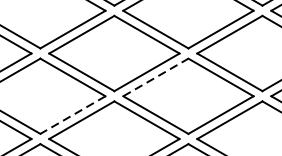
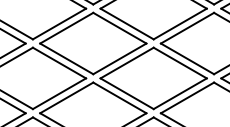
line: (156, 78) -> (127, 63), dashed -> solid
line: (72, 114) -> (59, 93), dashed -> solid

